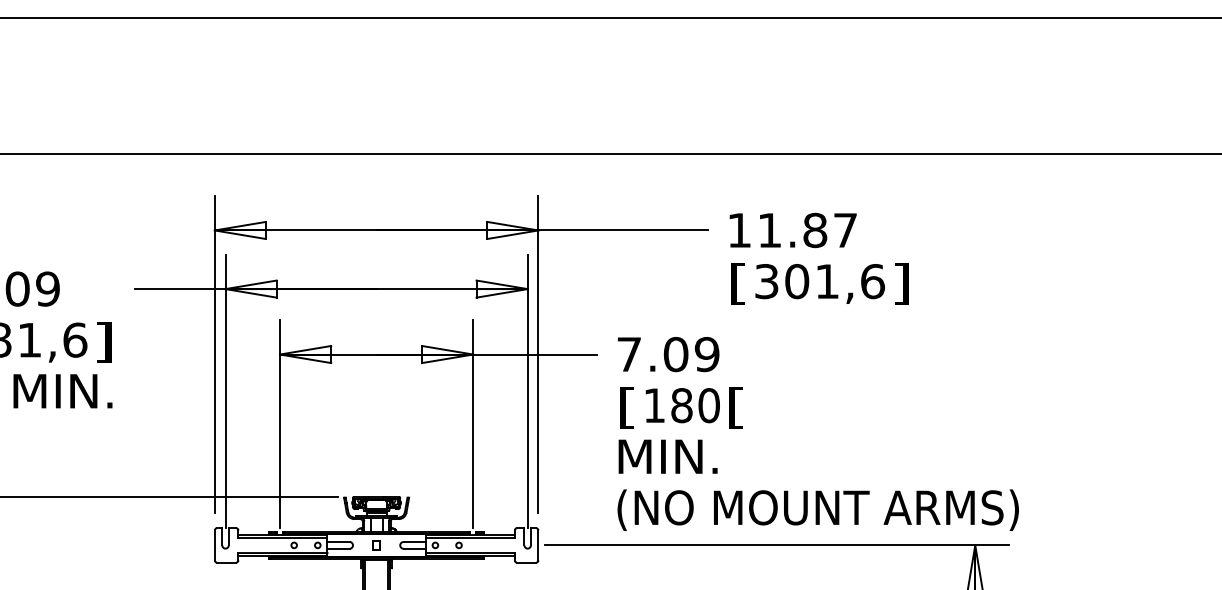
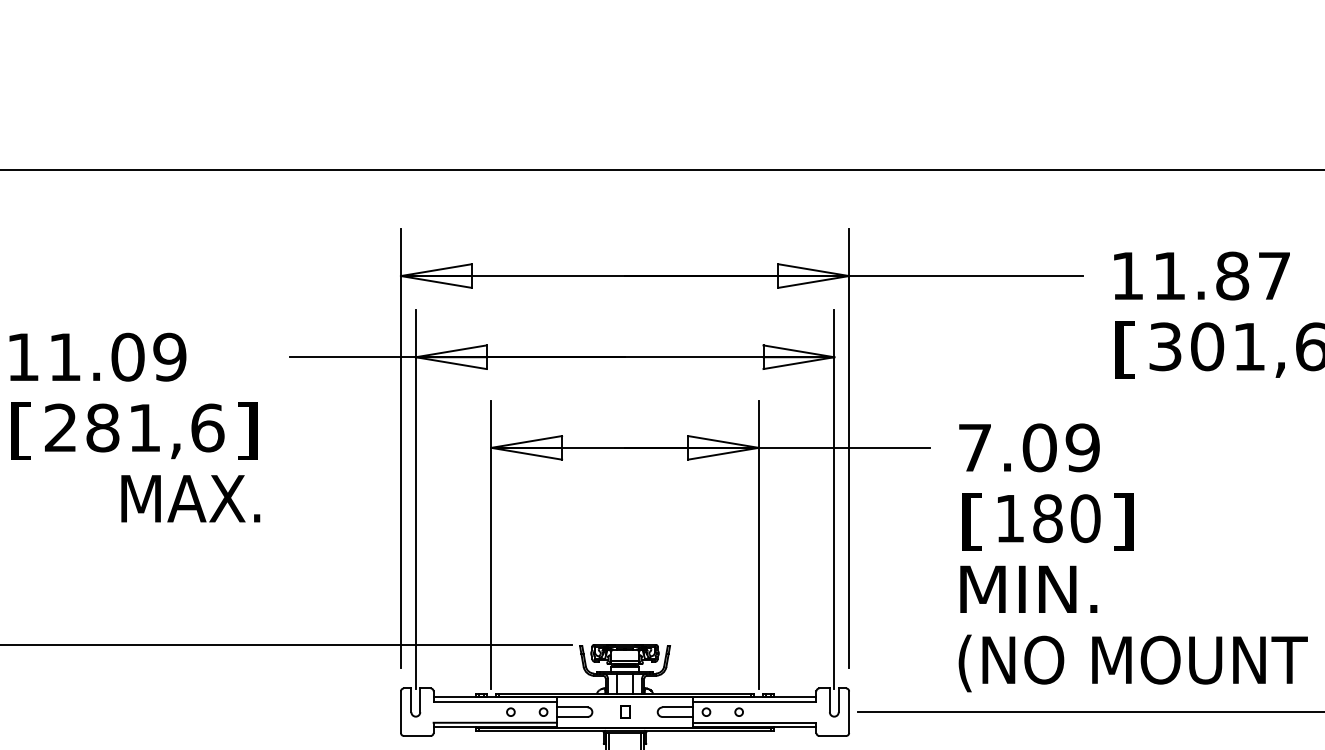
text: (63, 391) -> (191, 499), MIN. -> MAX.
text: (736, 407) -> (1123, 521), [ -> ]

